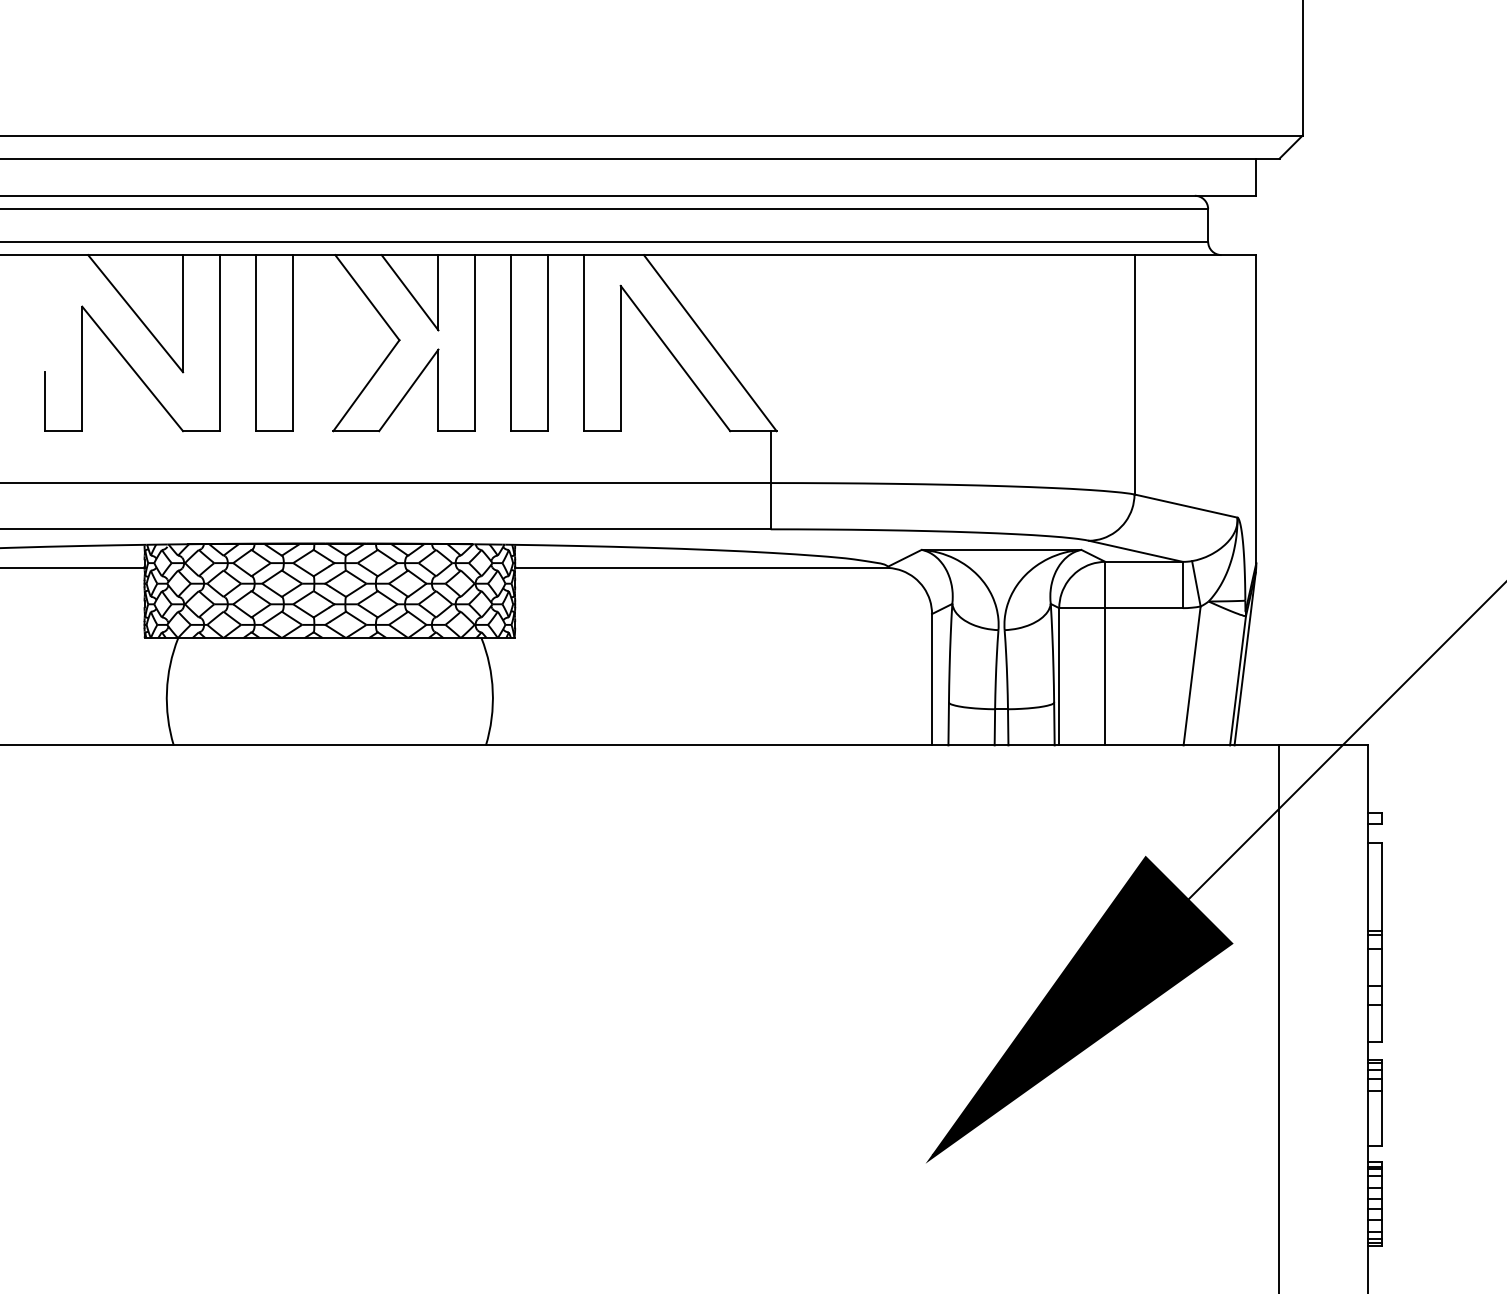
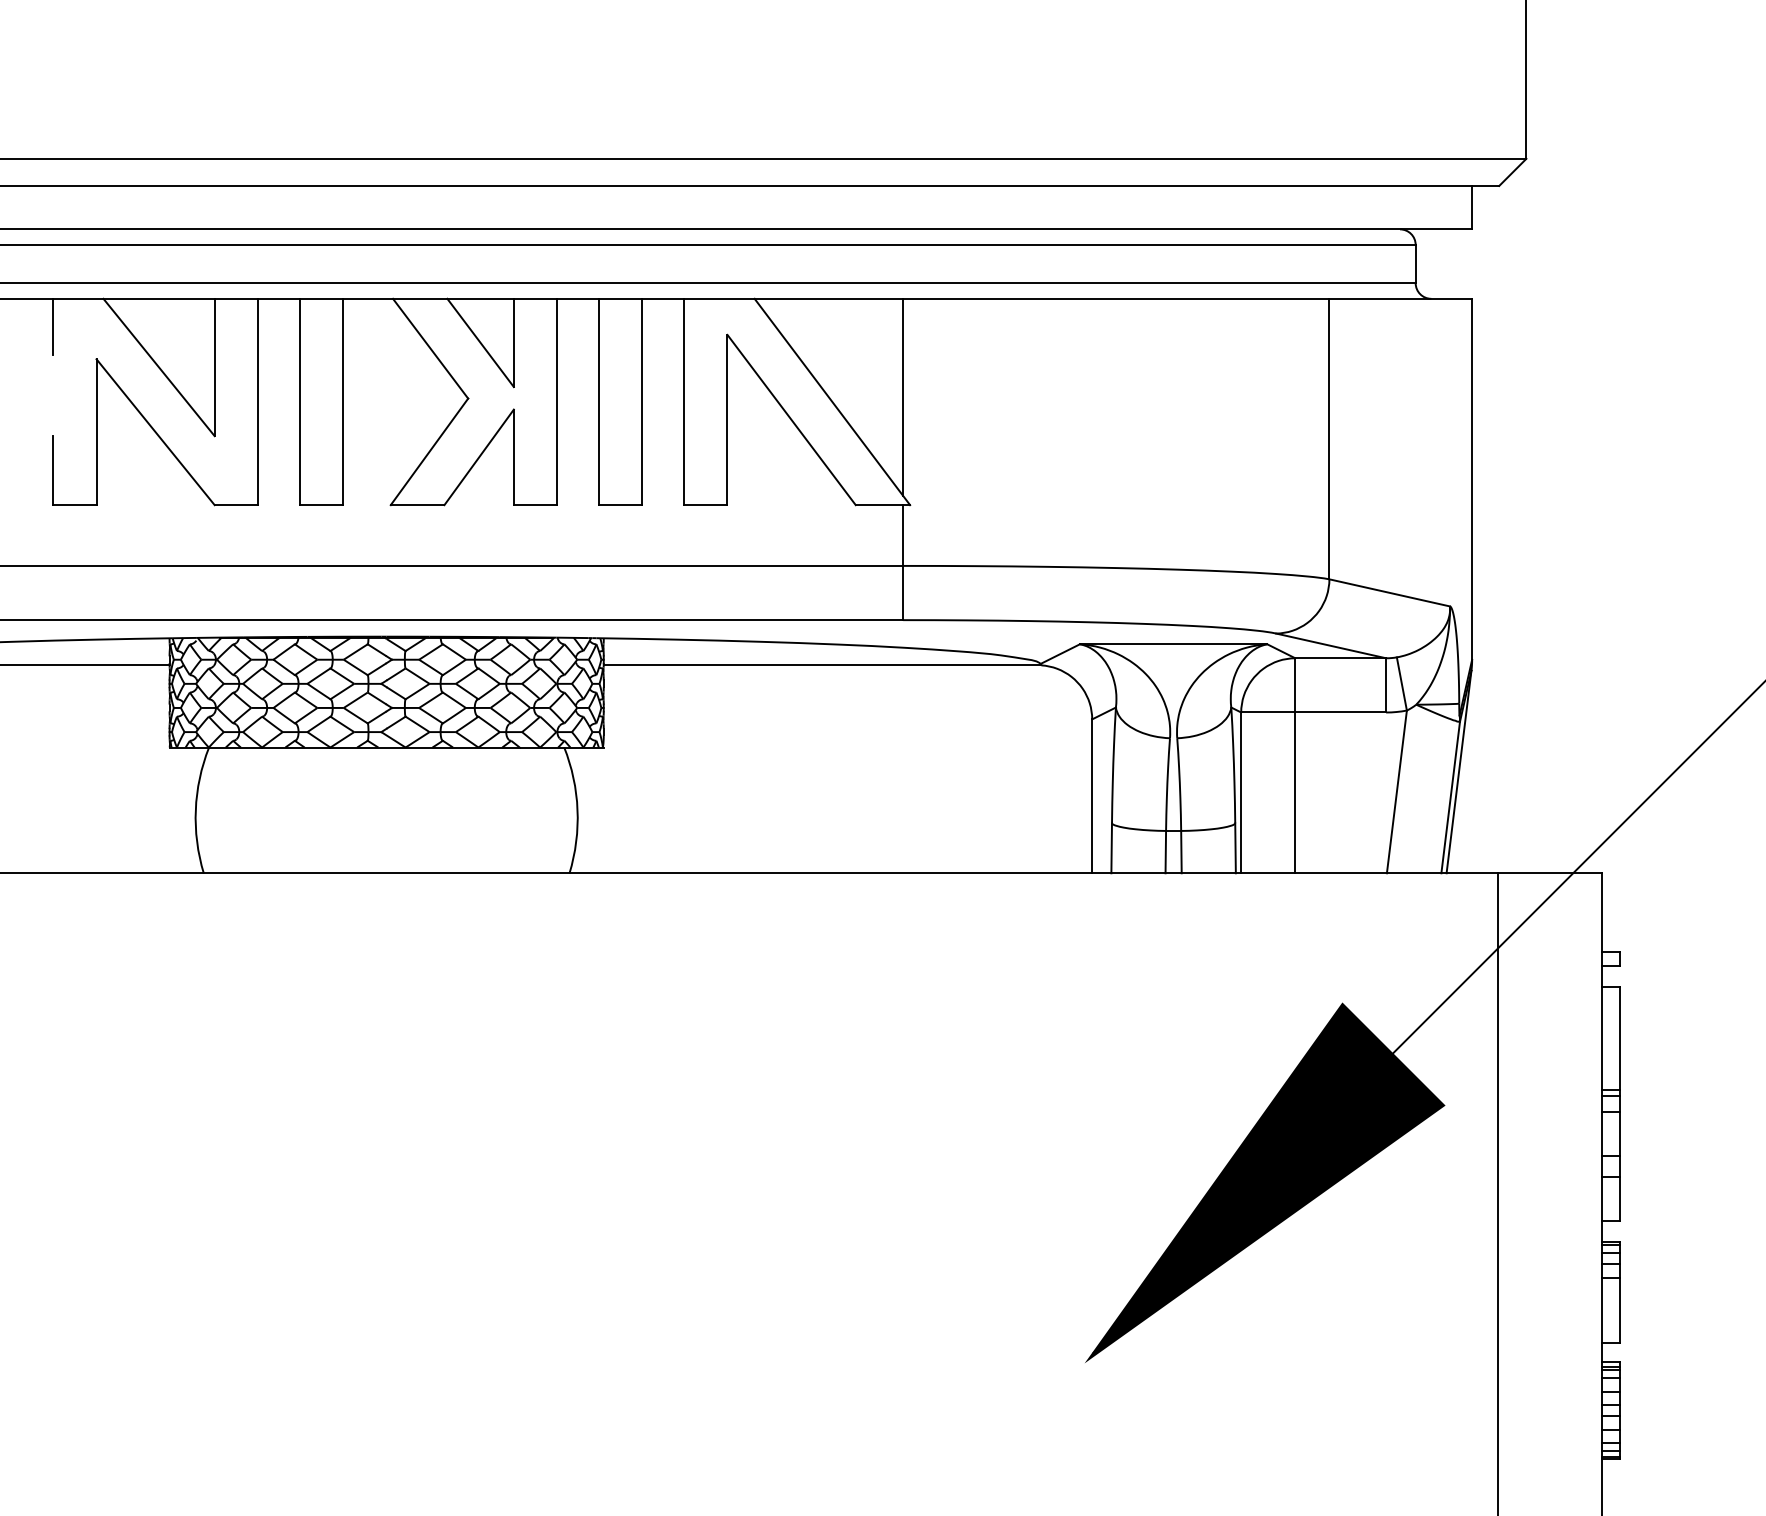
line: (45, 279) -> (53, 327), added
line: (770, 339) -> (902, 397), added

